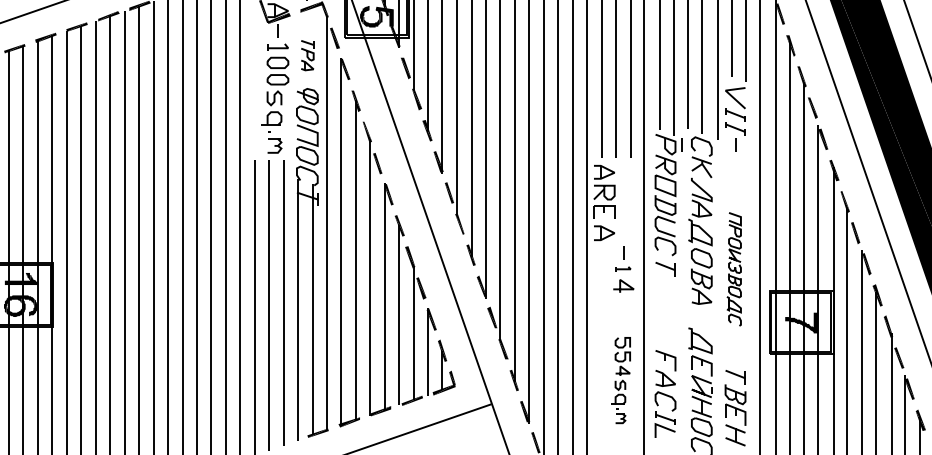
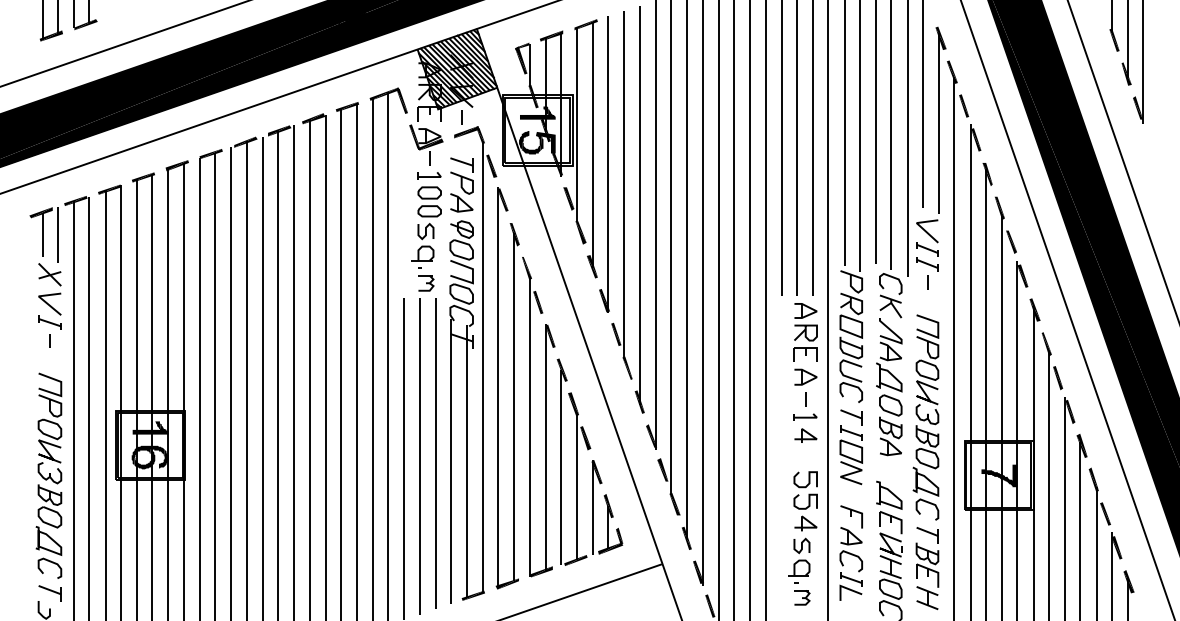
part: (307, 55) -> (461, 184), size x1.67
line: (681, 145) -> (868, 282), removed
part: (604, 203) -> (805, 344), moved
part: (623, 268) -> (805, 416), size x1.43
part: (733, 269) -> (925, 417), size x1.67
part: (664, 304) -> (850, 455), added
part: (620, 380) -> (802, 538), size x1.43

